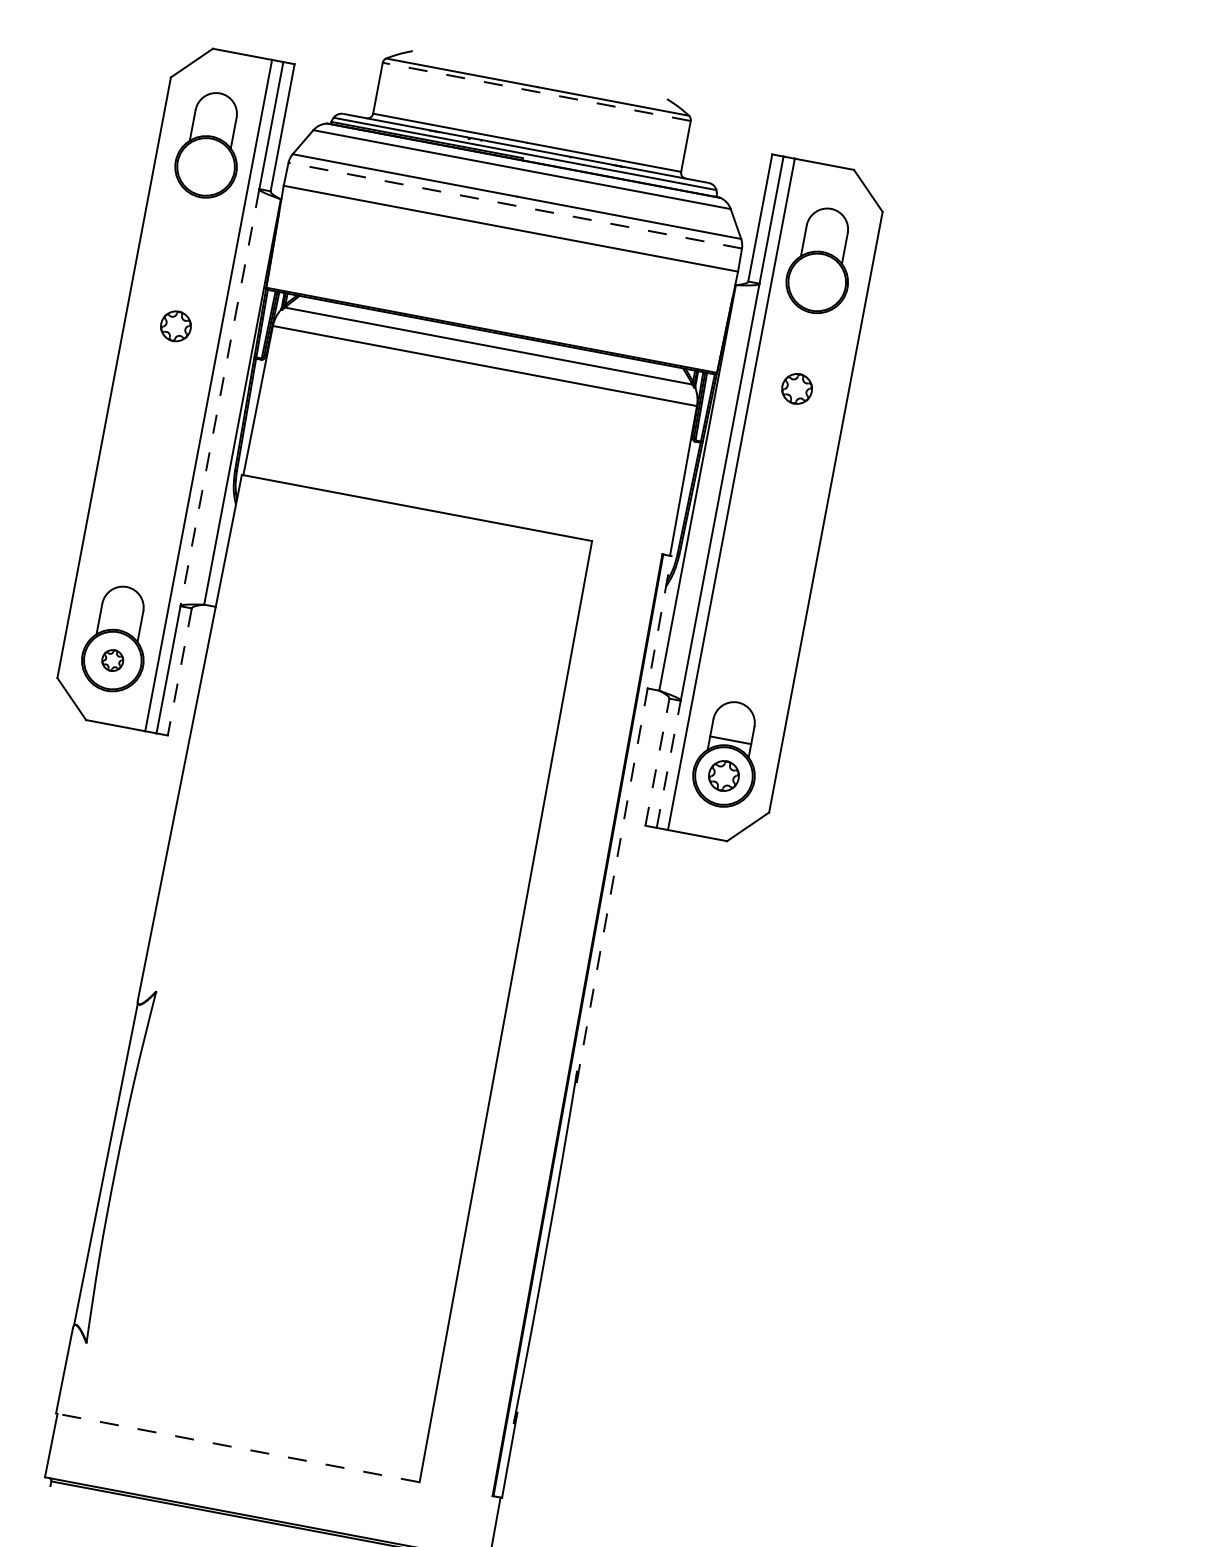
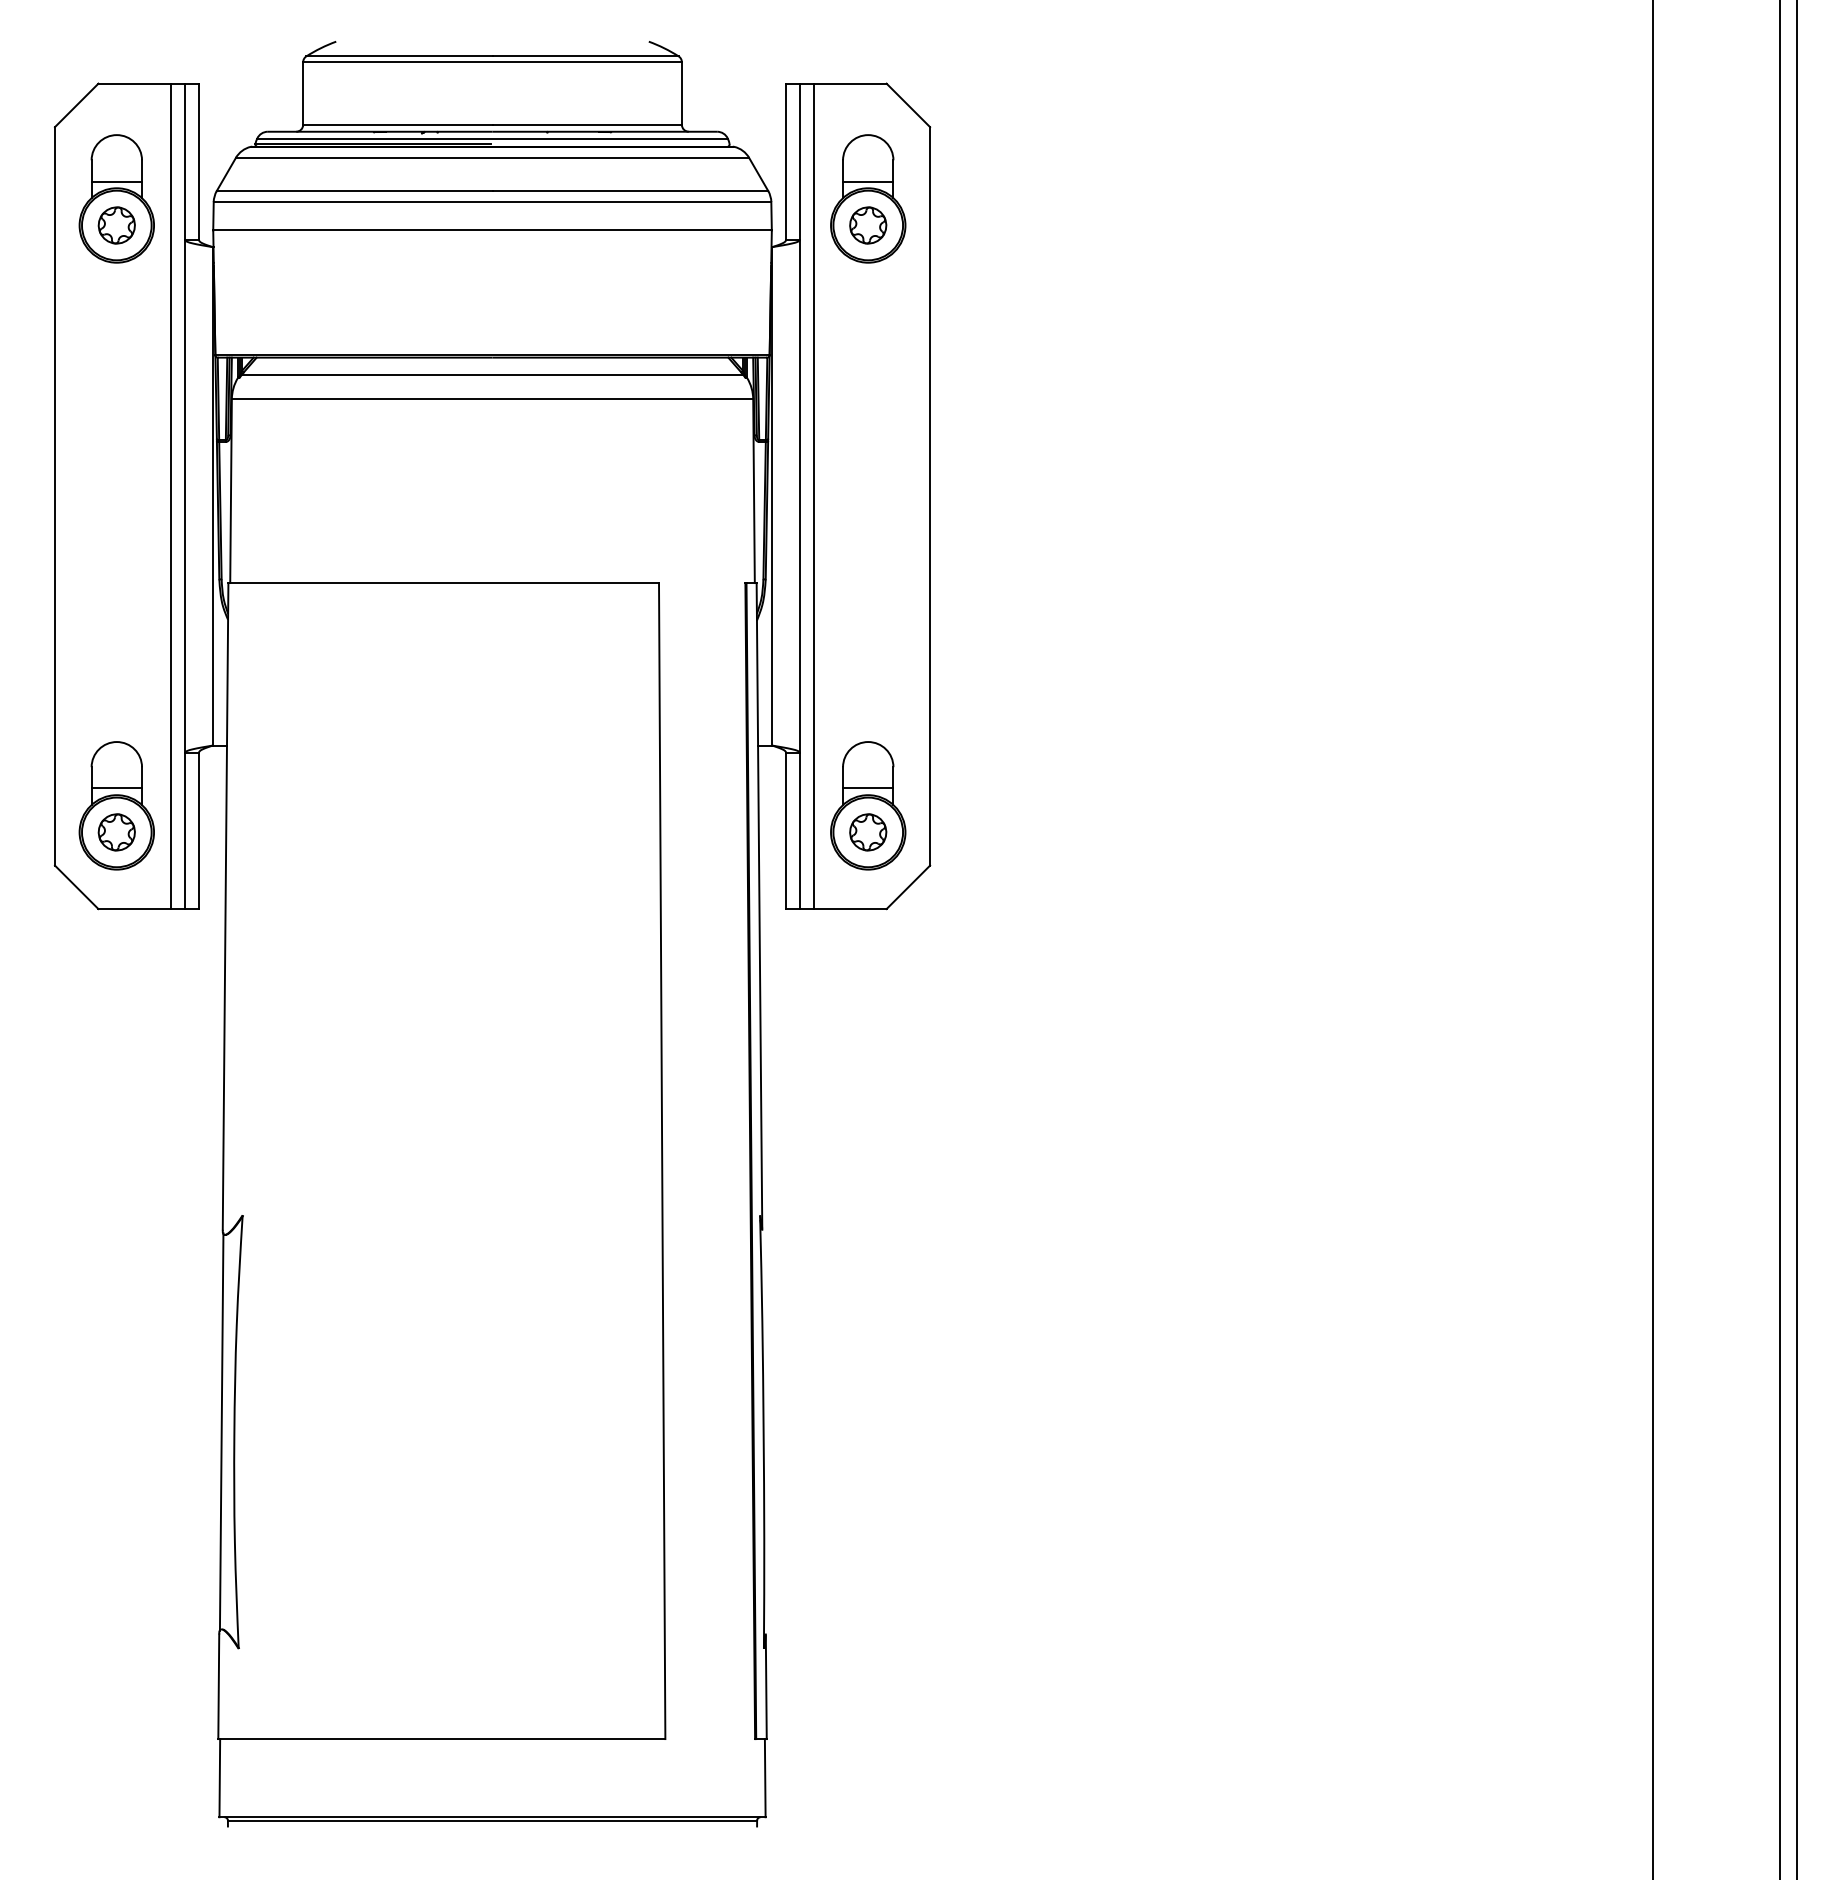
line: (536, 92) -> (492, 62), dashed -> solid
line: (212, 131) -> (116, 181), added
line: (515, 205) -> (492, 202), dashed -> solid
line: (824, 246) -> (868, 181), added
part: (175, 326) -> (116, 225), moved
part: (797, 388) -> (868, 225), moved
line: (220, 397) -> (185, 496), dashed -> solid
line: (119, 624) -> (116, 788), added
part: (112, 660) -> (116, 832), size x1.43
line: (179, 672) -> (198, 831), dashed -> solid
line: (657, 761) -> (786, 830), dashed -> solid
line: (669, 764) -> (800, 830), dashed -> solid
line: (624, 818) -> (759, 905), dashed -> solid
line: (237, 1448) -> (441, 1739), dashed -> solid

